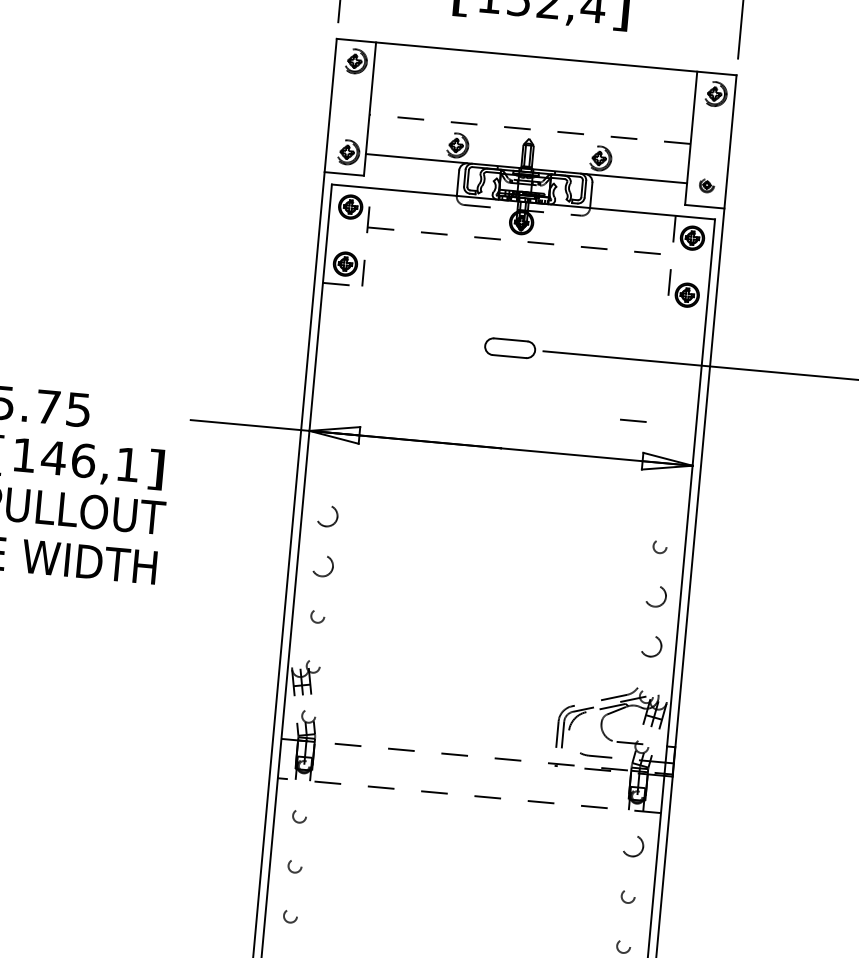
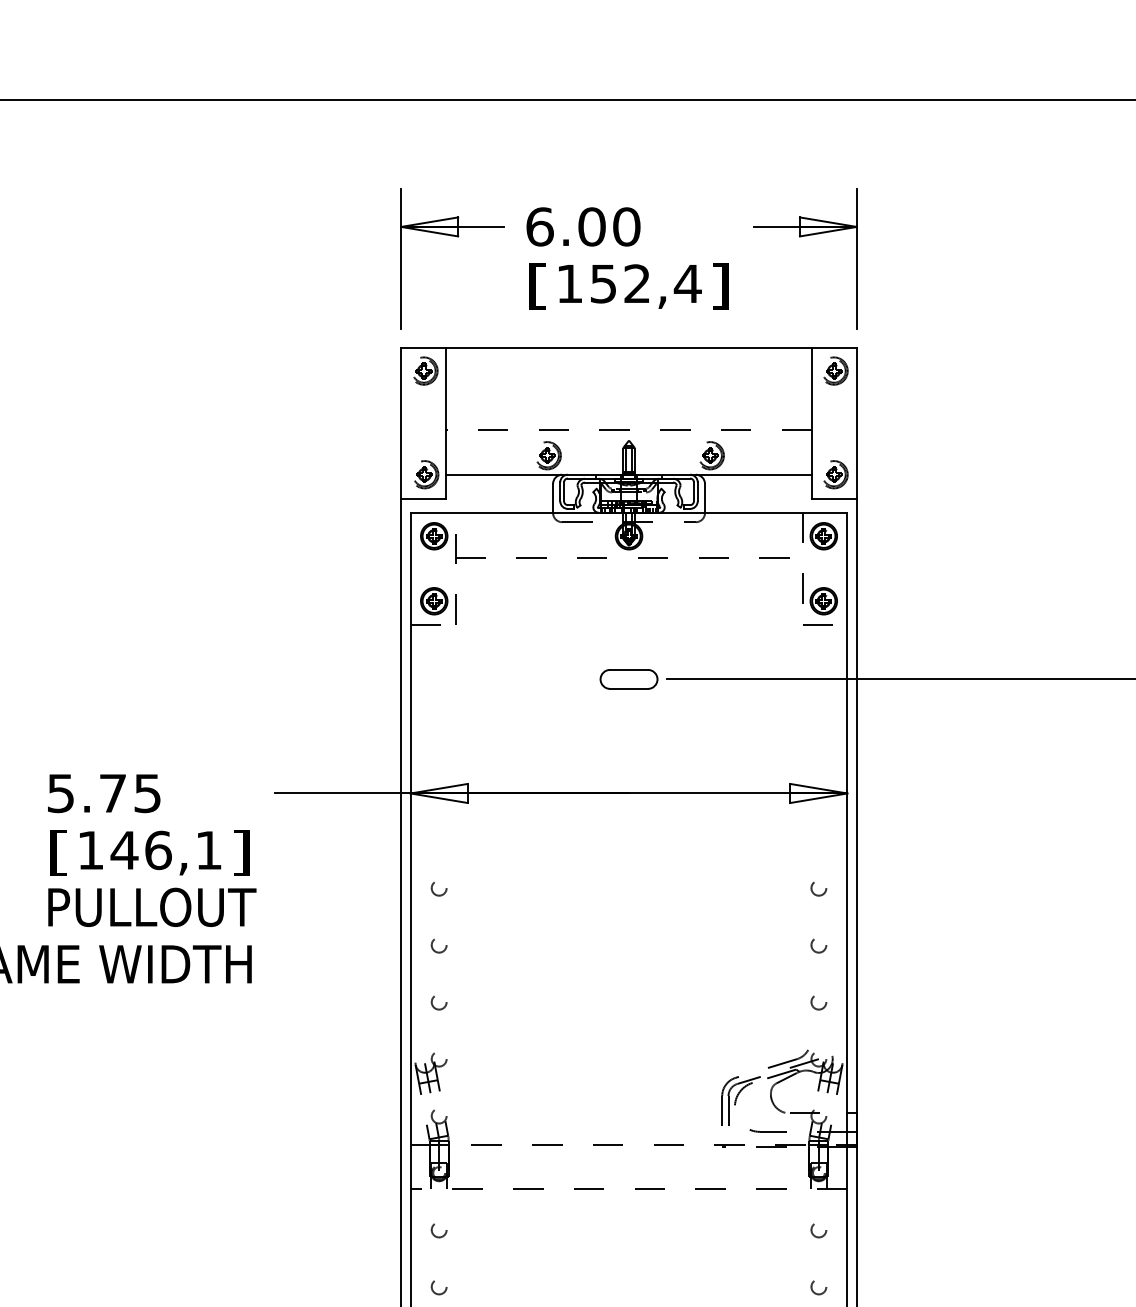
part: (707, 184) -> (835, 474), size x1.67
line: (633, 420) -> (817, 624), moved
circle: (326, 516) -> (438, 888), size x0.62
circle: (321, 566) -> (438, 945), size x0.62
circle: (655, 596) -> (818, 945), size x0.62
circle: (650, 646) -> (818, 1002), size x0.62
circle: (632, 846) -> (818, 1230), size x0.62

